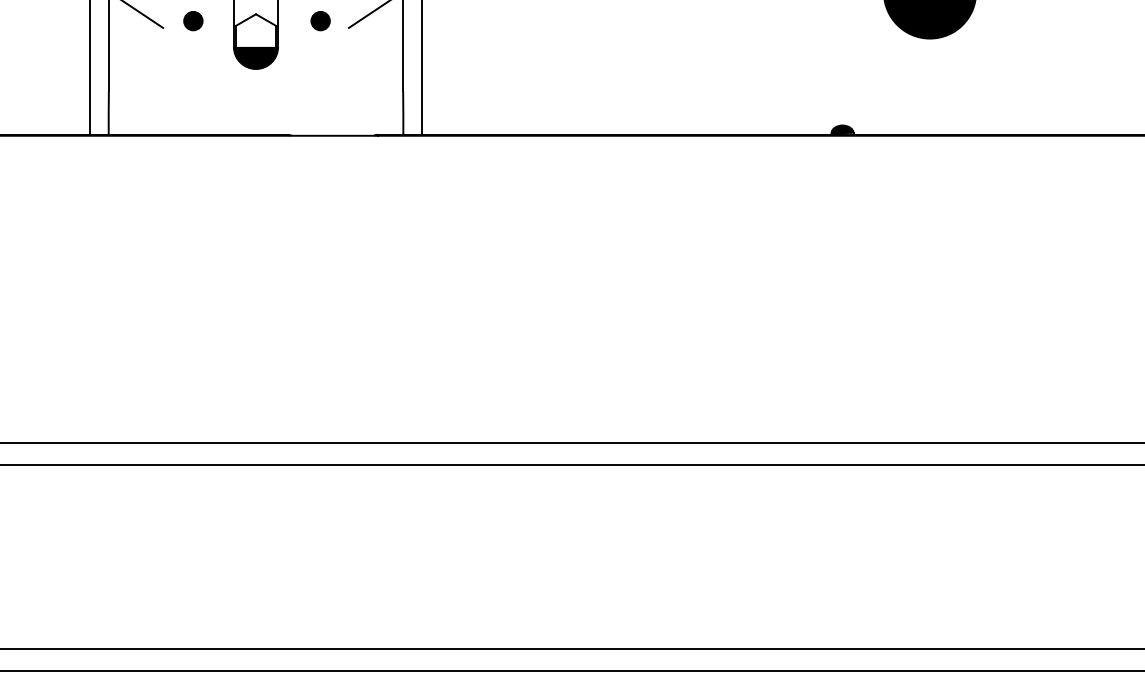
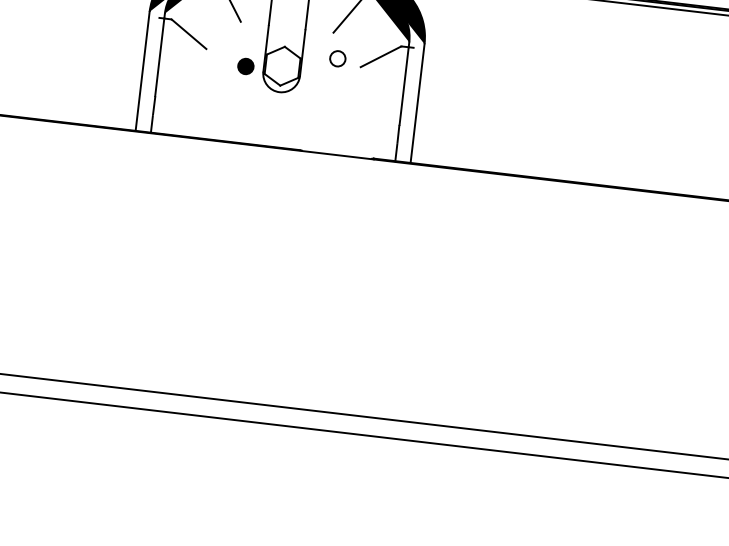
fill: (320, 20) -> (337, 58), removed
part: (193, 21) -> (245, 66), moved
fill: (255, 57) -> (280, 82), removed

